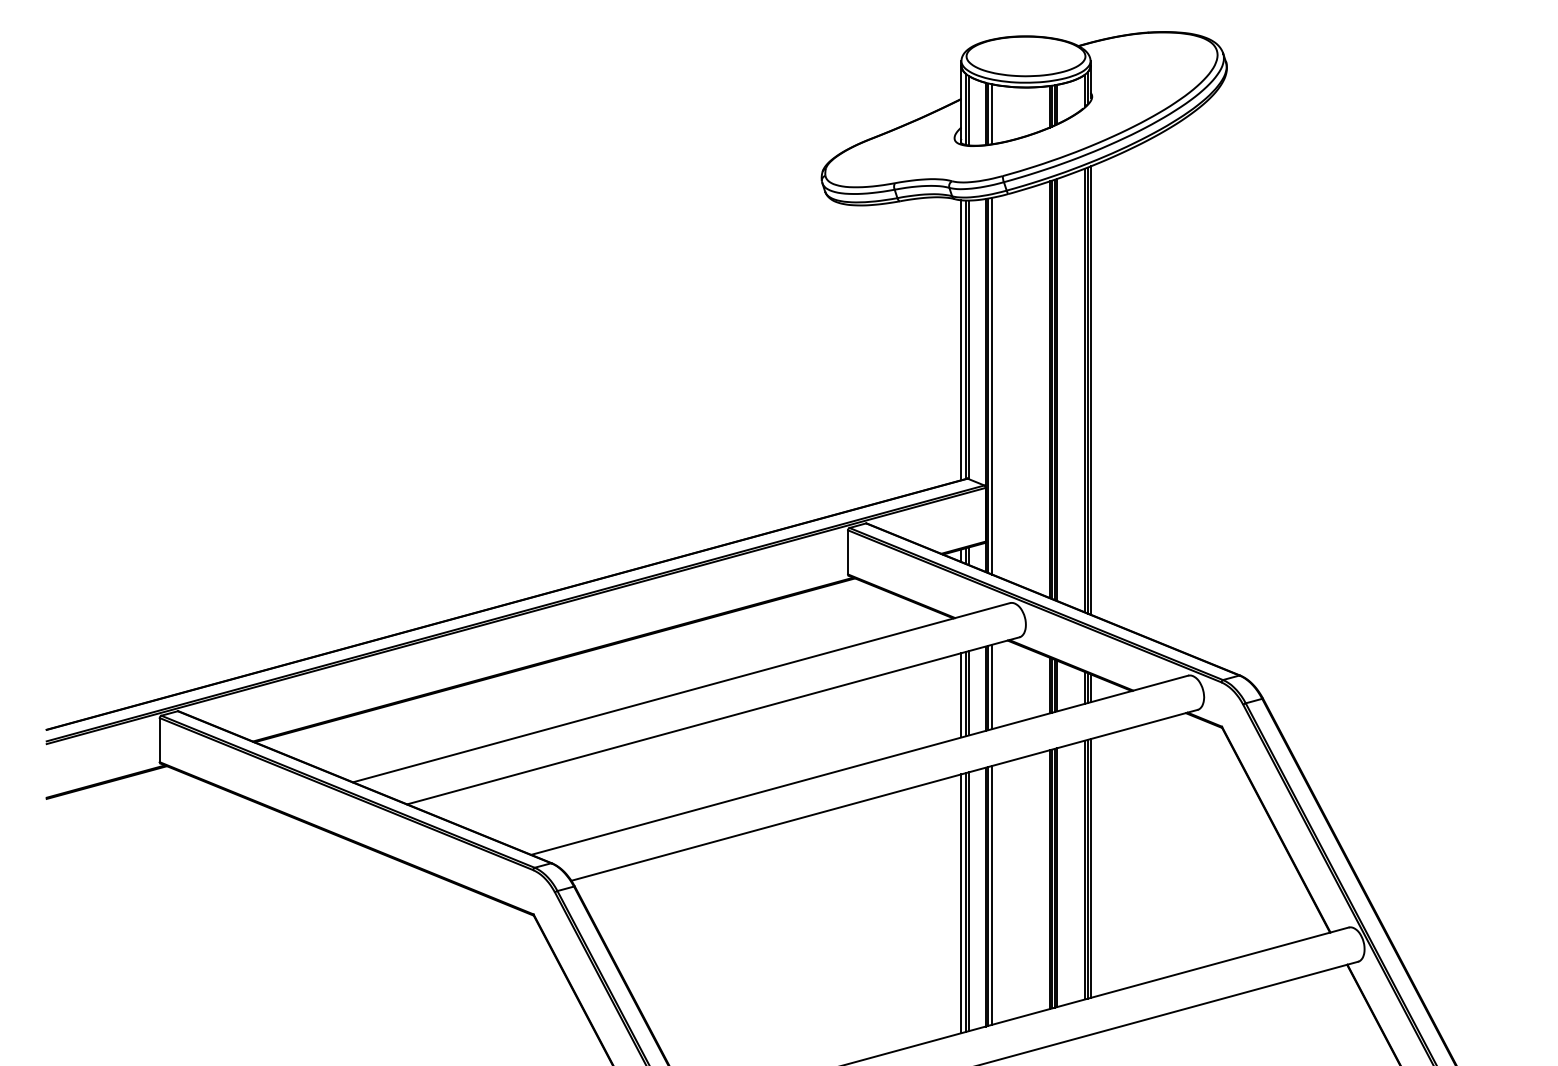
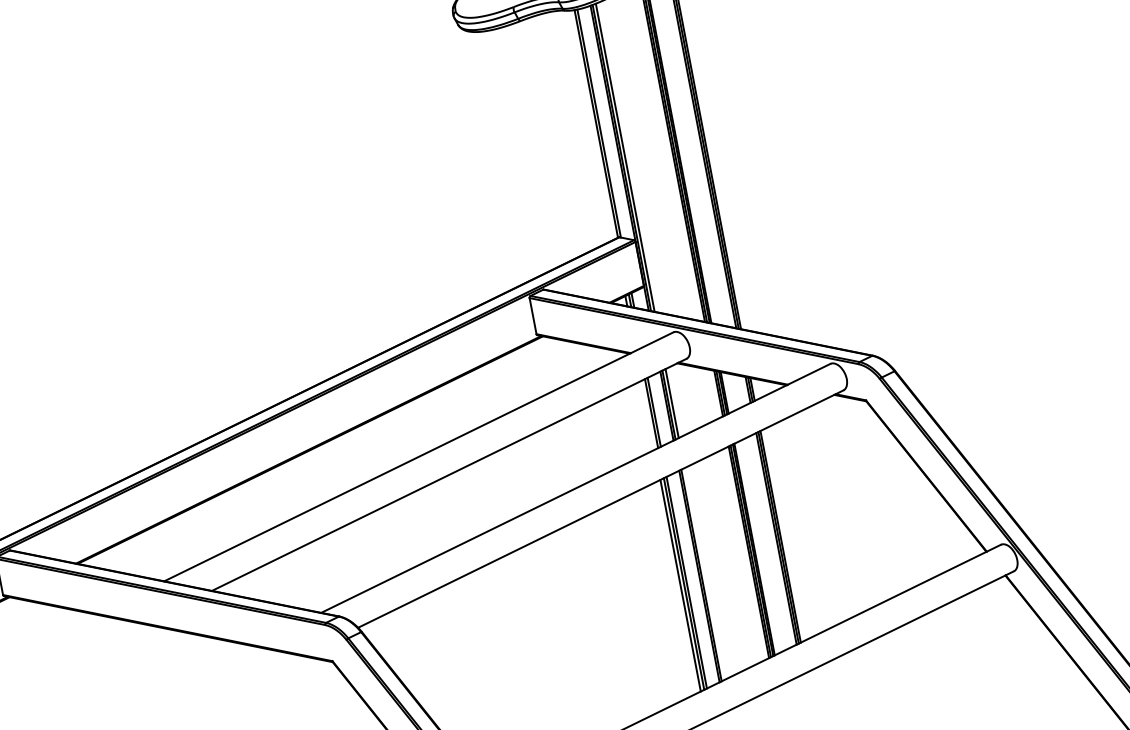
line: (961, 340) -> (592, 125), removed
line: (961, 695) -> (648, 415), removed
line: (992, 894) -> (704, 573), removed

